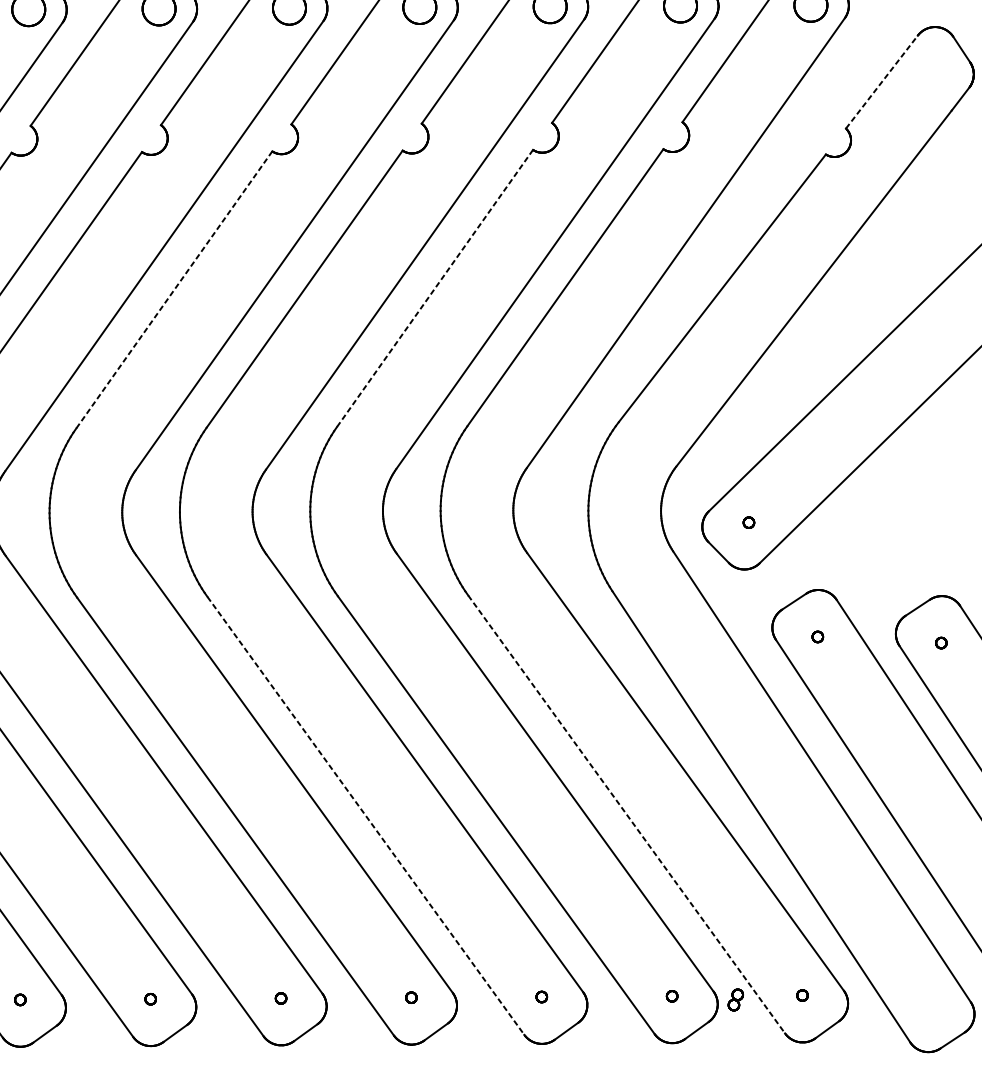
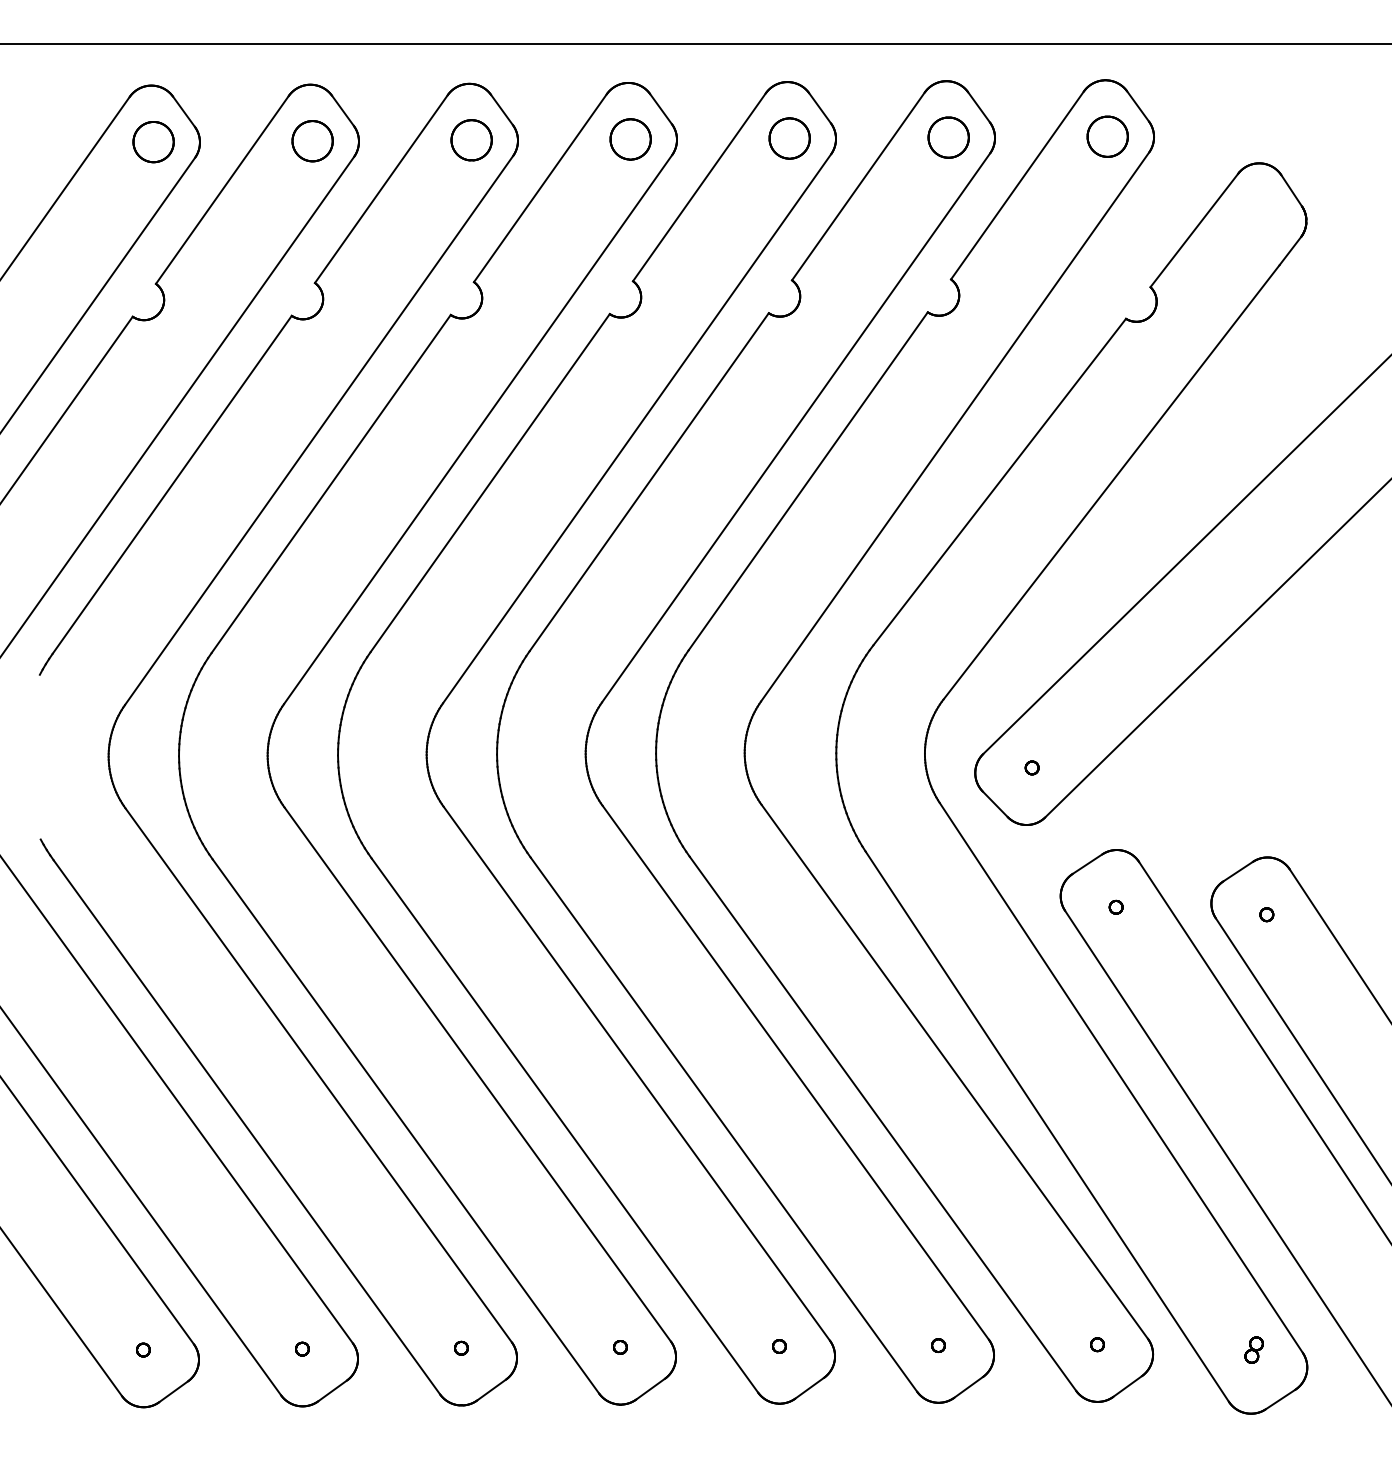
line: (882, 81) -> (1195, 229), dashed -> solid
line: (434, 288) -> (648, 482), dashed -> solid
line: (173, 290) -> (330, 484), dashed -> solid
line: (626, 814) -> (882, 1123), dashed -> solid
line: (365, 815) -> (564, 1125), dashed -> solid
part: (735, 999) -> (1253, 1349), moved

